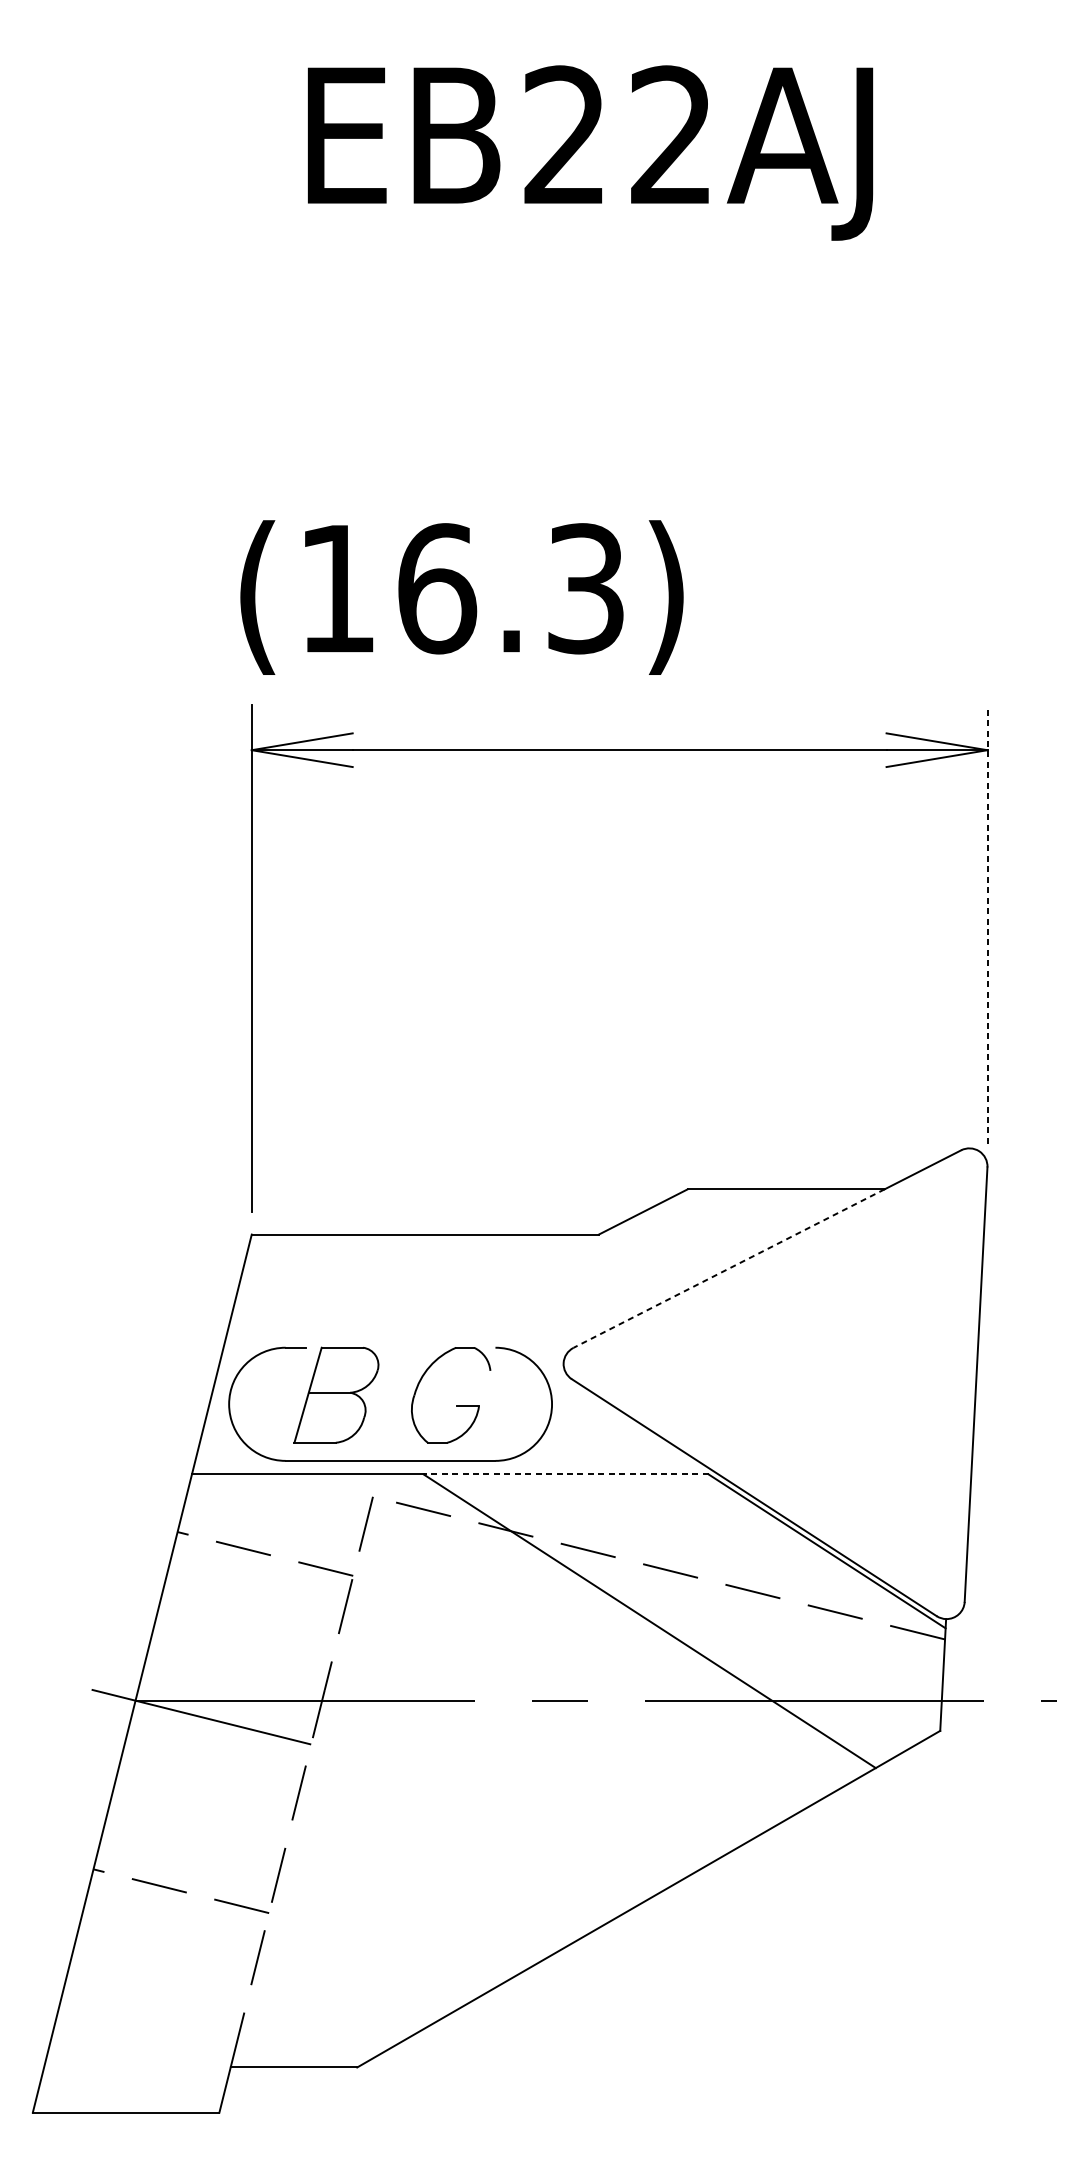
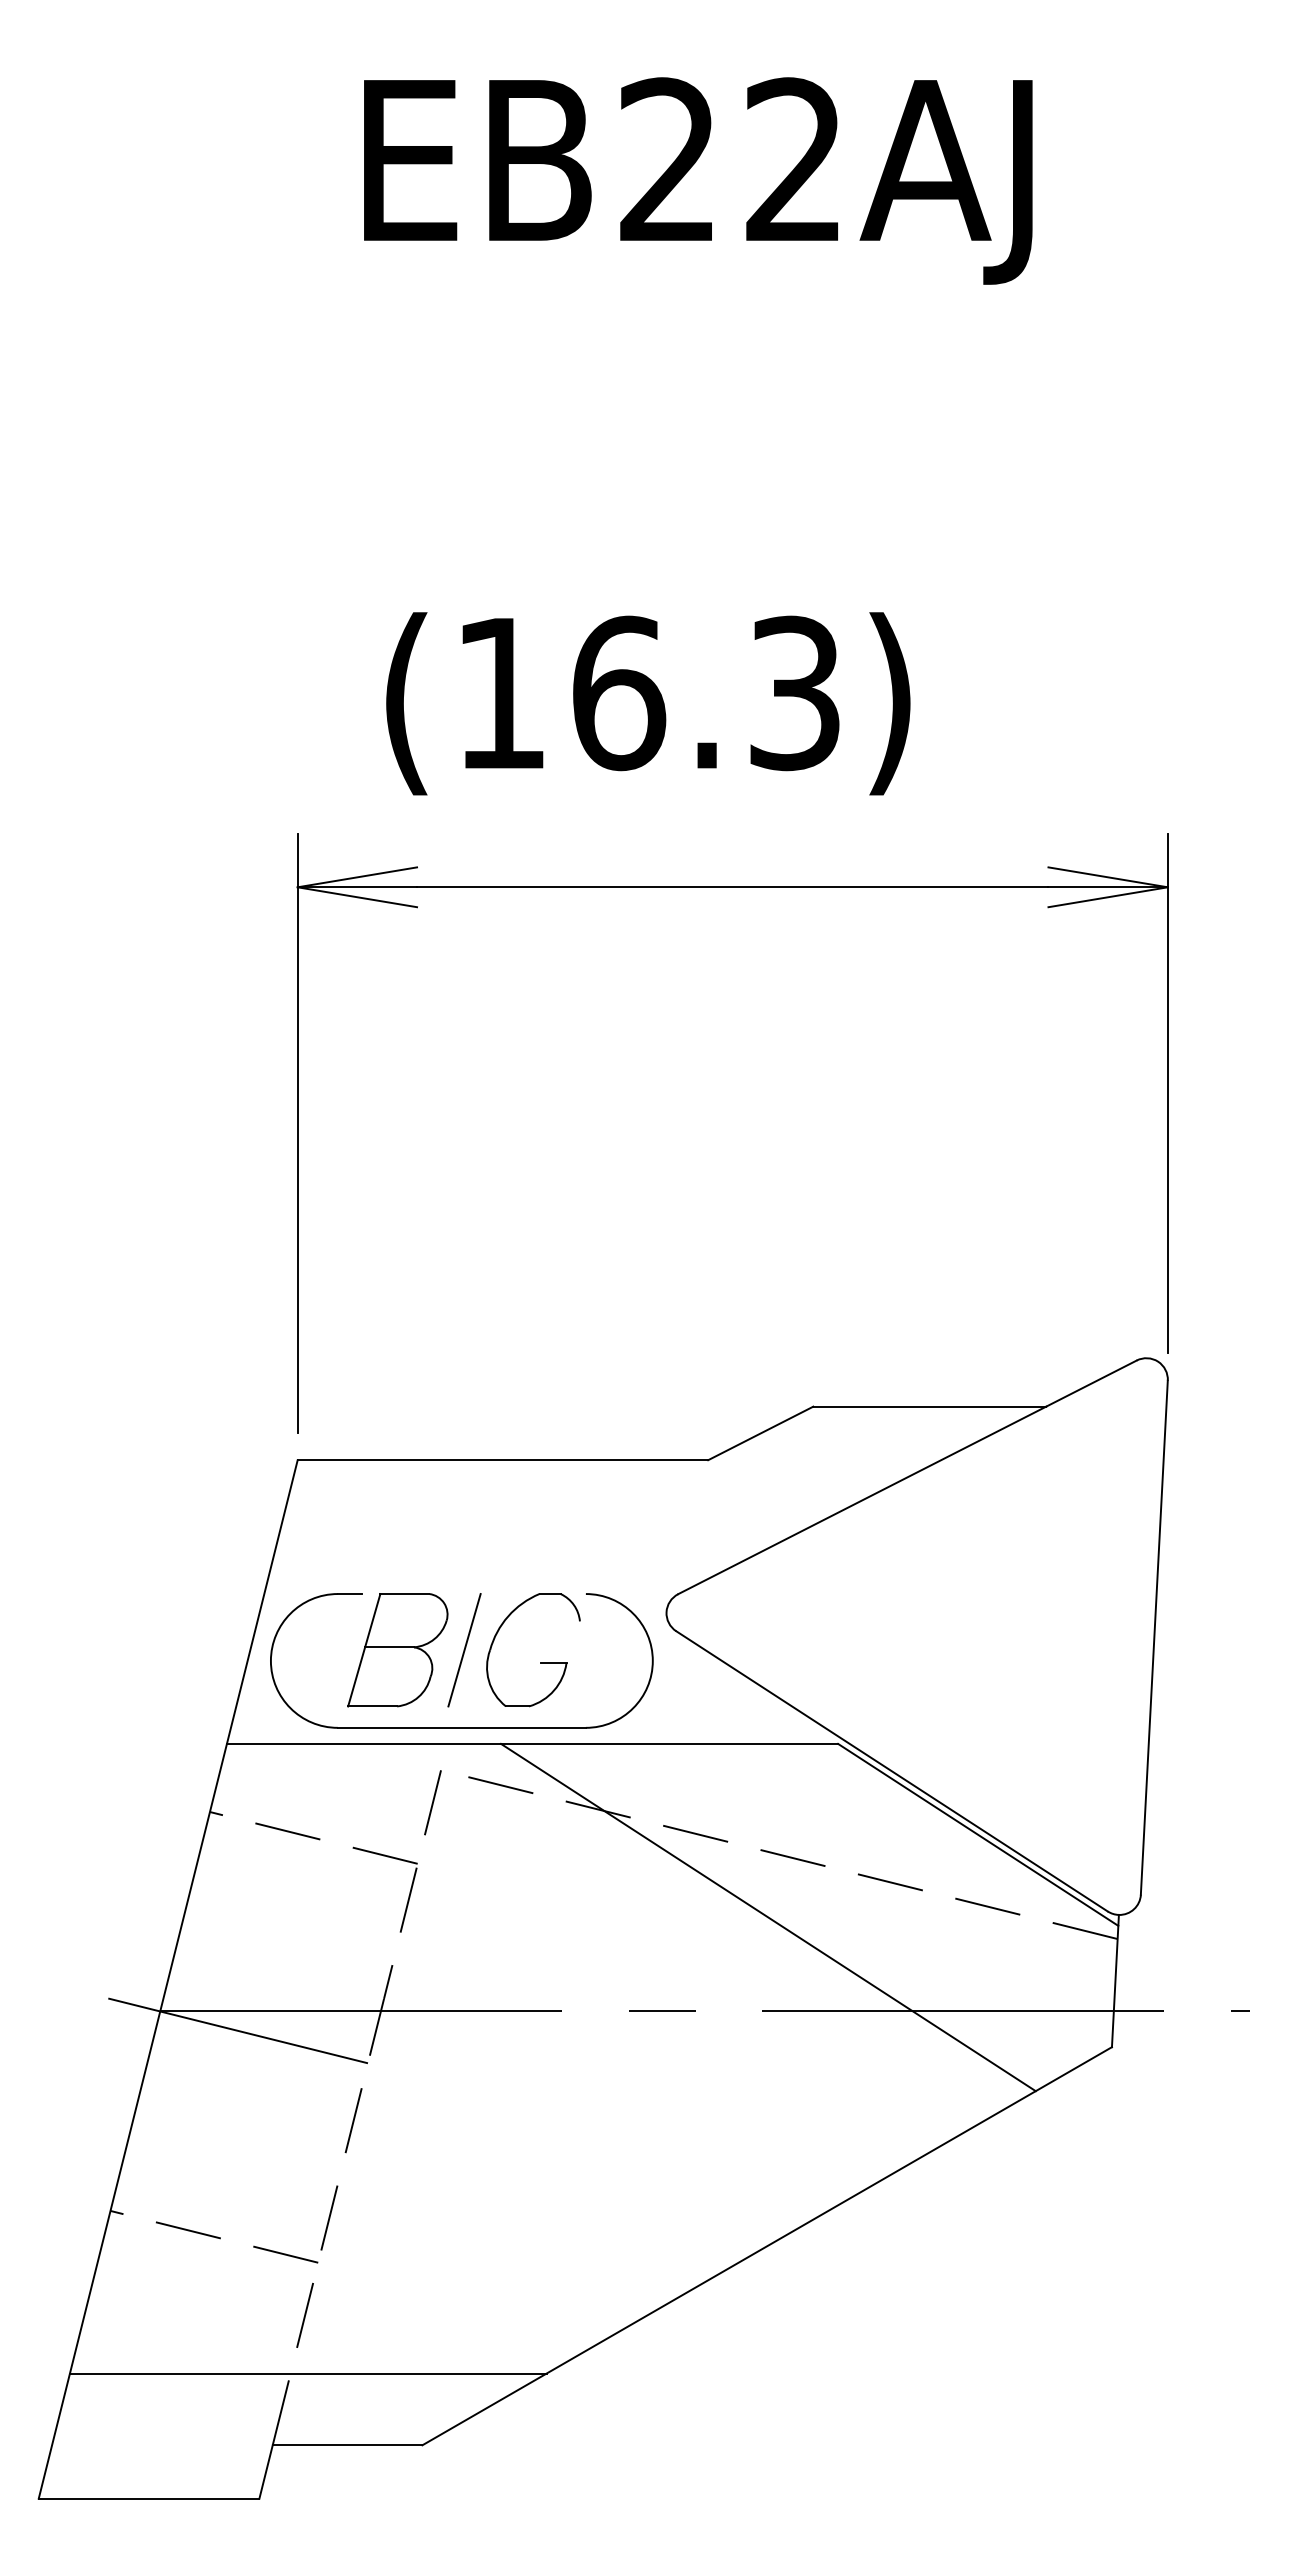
text: (462, 597) -> (648, 703), moved
line: (987, 924) -> (1167, 1093), dashed -> solid
line: (729, 1268) -> (862, 1500), dashed -> solid
line: (392, 1395) -> (464, 1650), added
line: (566, 1474) -> (669, 1743), dashed -> solid
line: (260, 2006) -> (307, 2373), added

